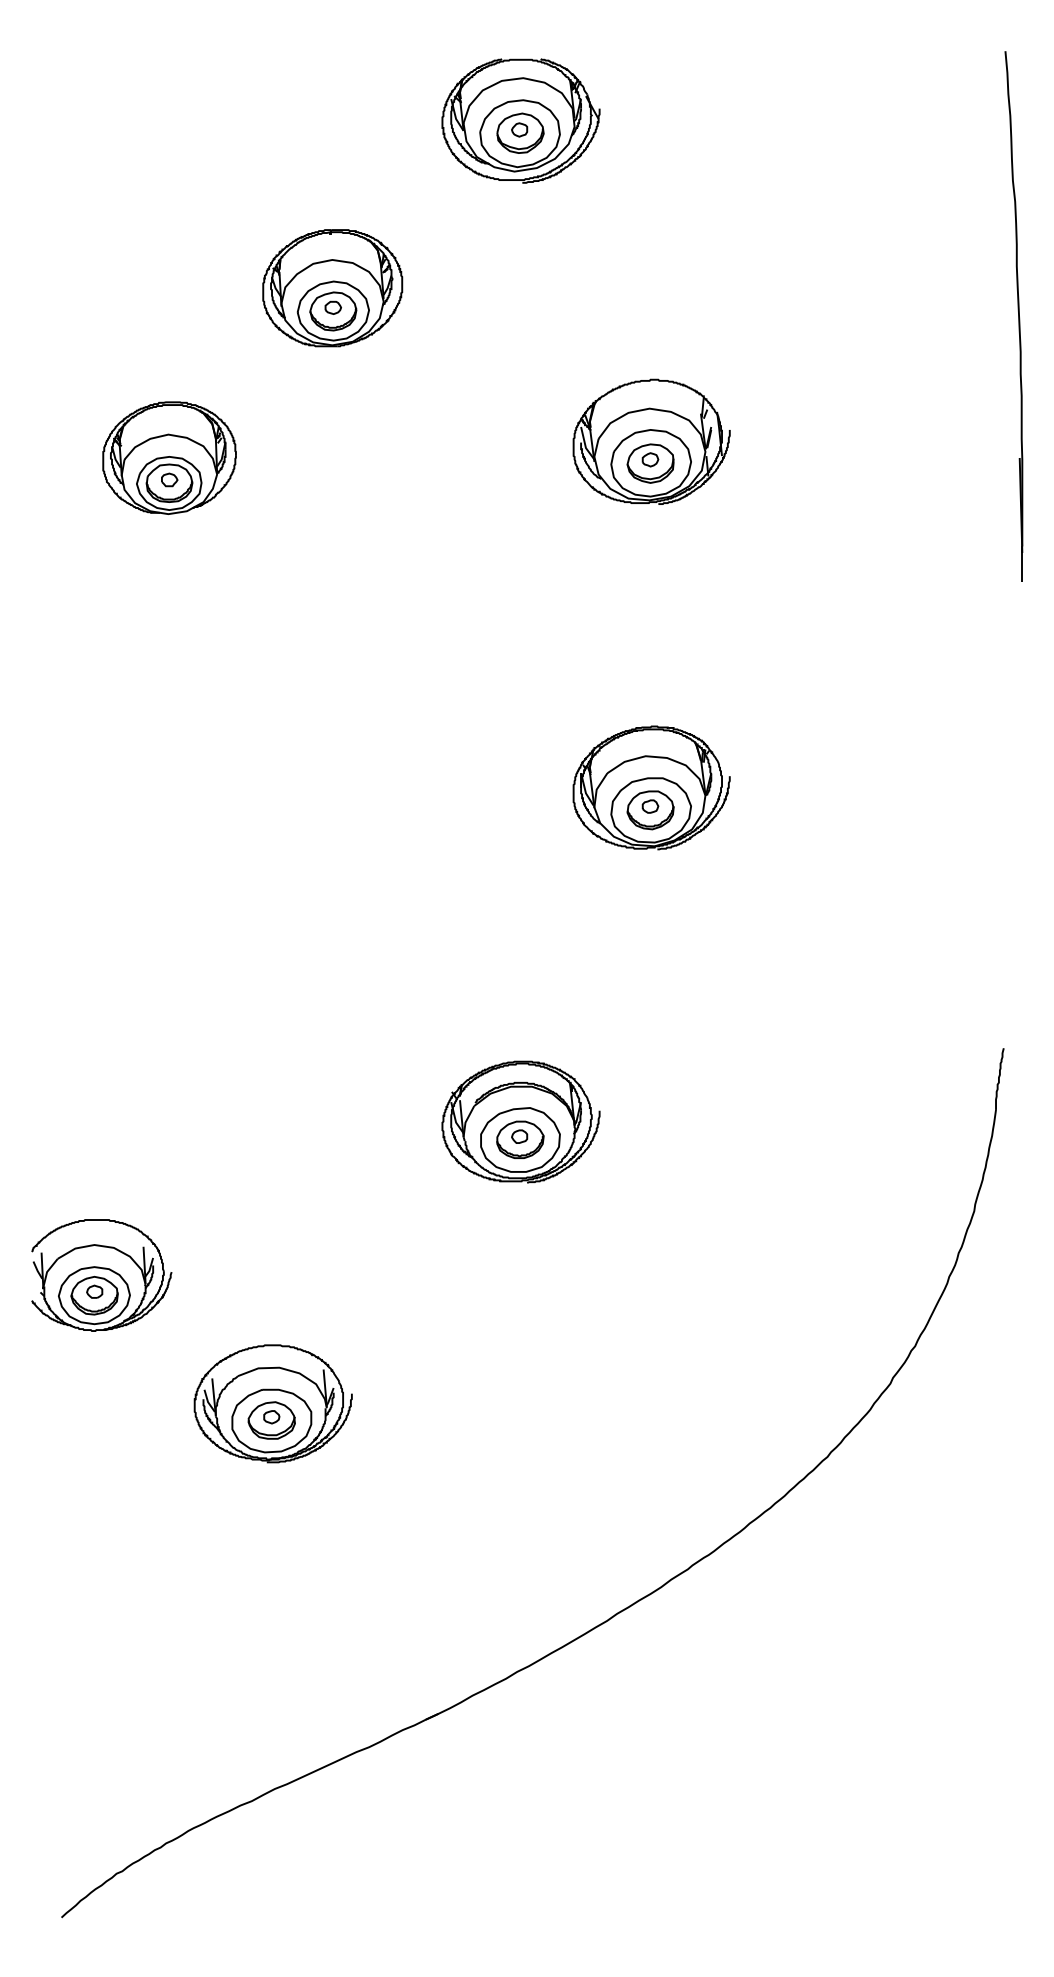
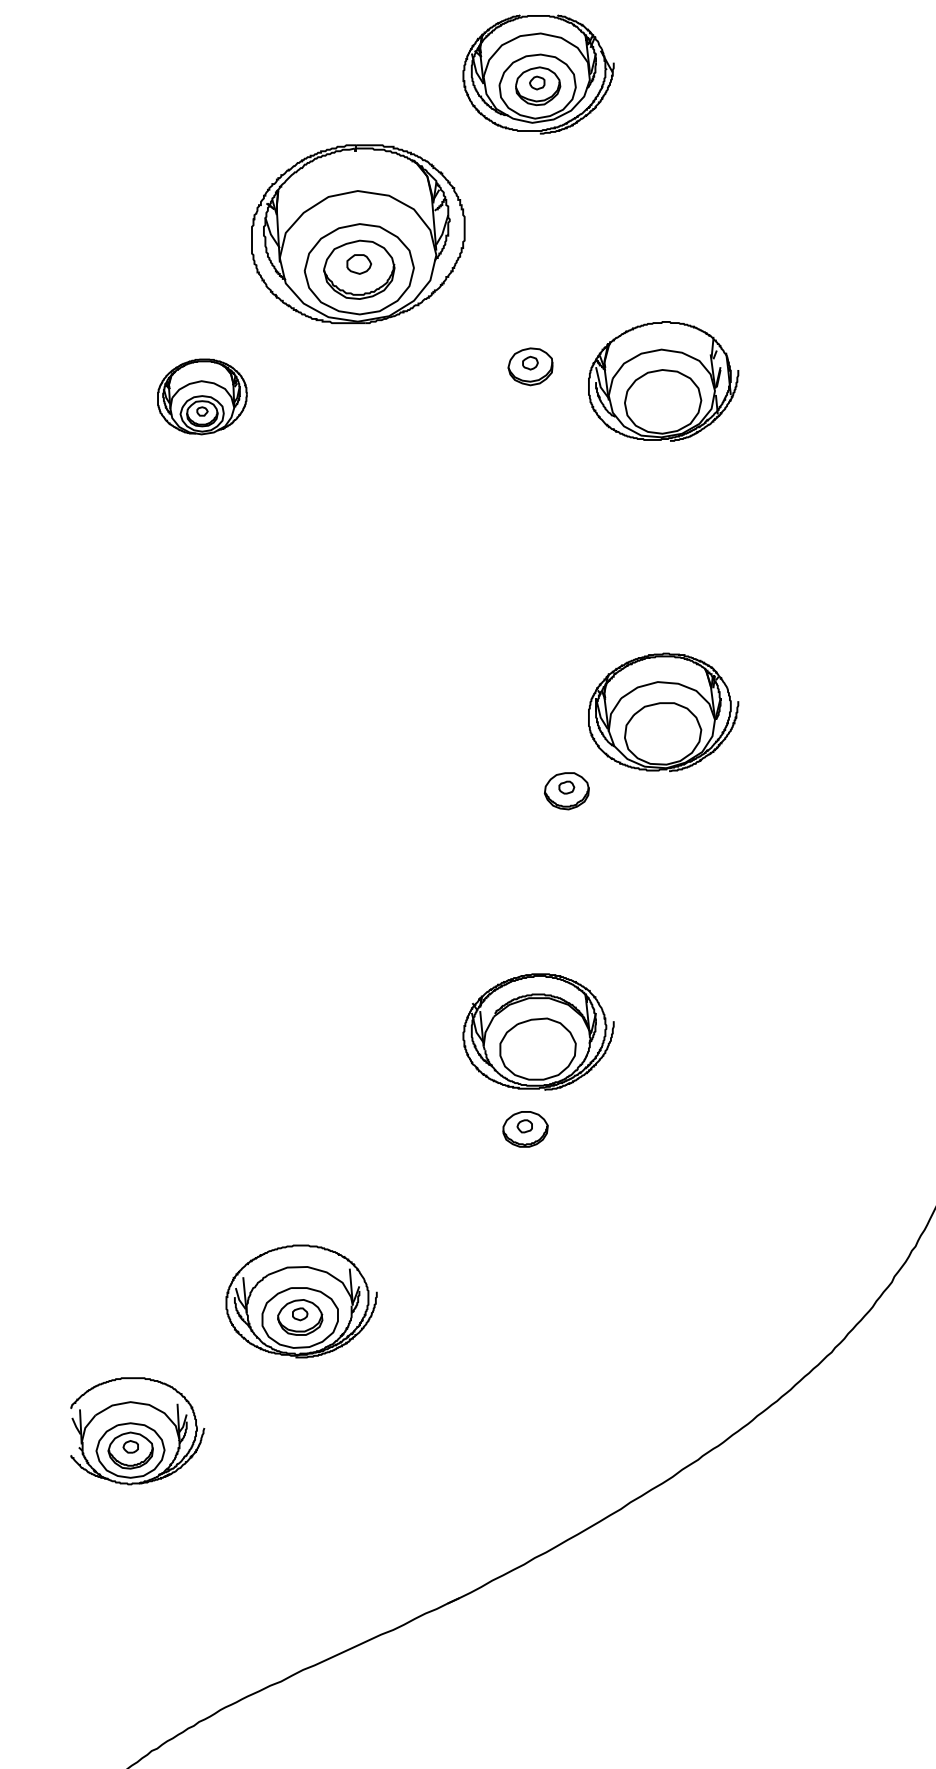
part: (332, 288) -> (358, 234), size x1.6
part: (169, 457) -> (202, 396), size x0.7
part: (650, 463) -> (530, 366), moved
part: (650, 810) -> (566, 791), moved
part: (520, 1139) -> (525, 1129), moved
part: (101, 1275) -> (137, 1431), moved

